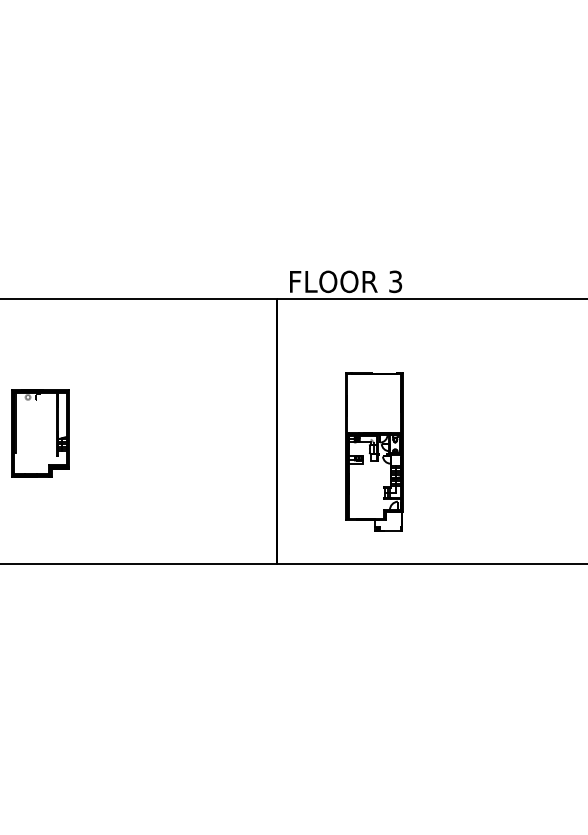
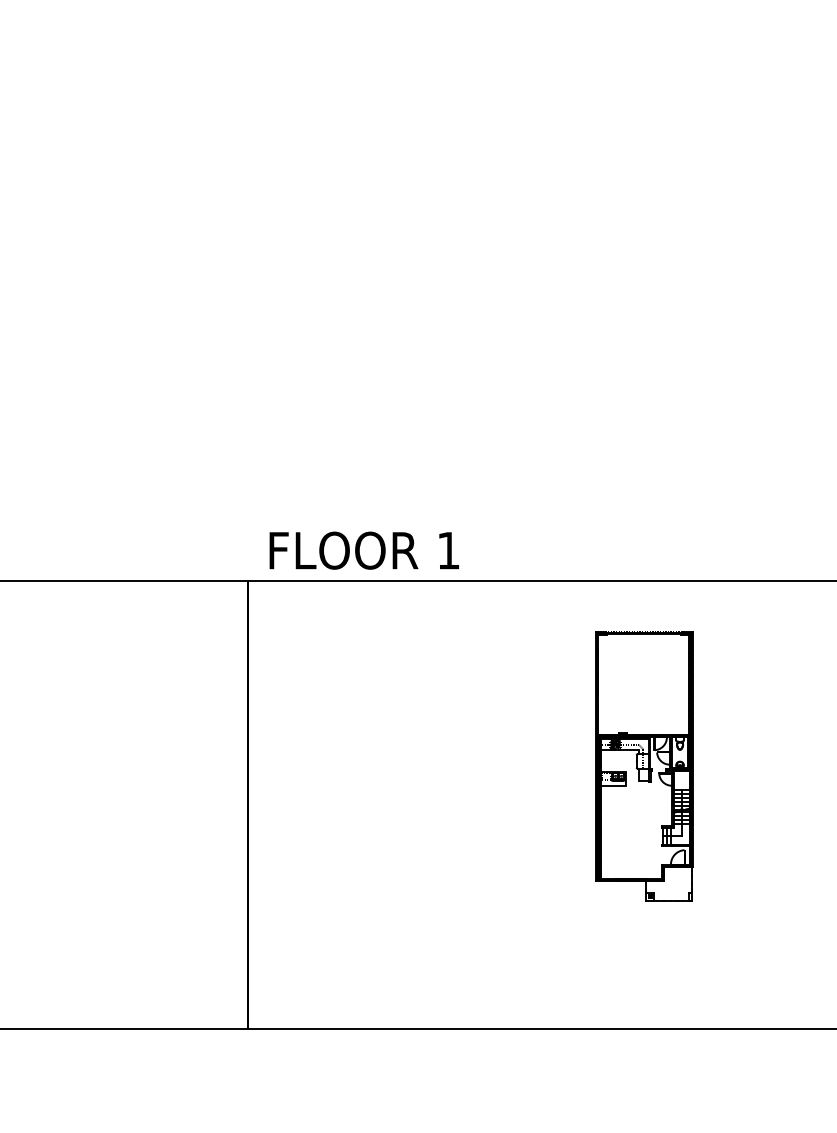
text: (395, 281) -> (448, 550), 3 -> 1
part: (374, 451) -> (644, 765), moved

